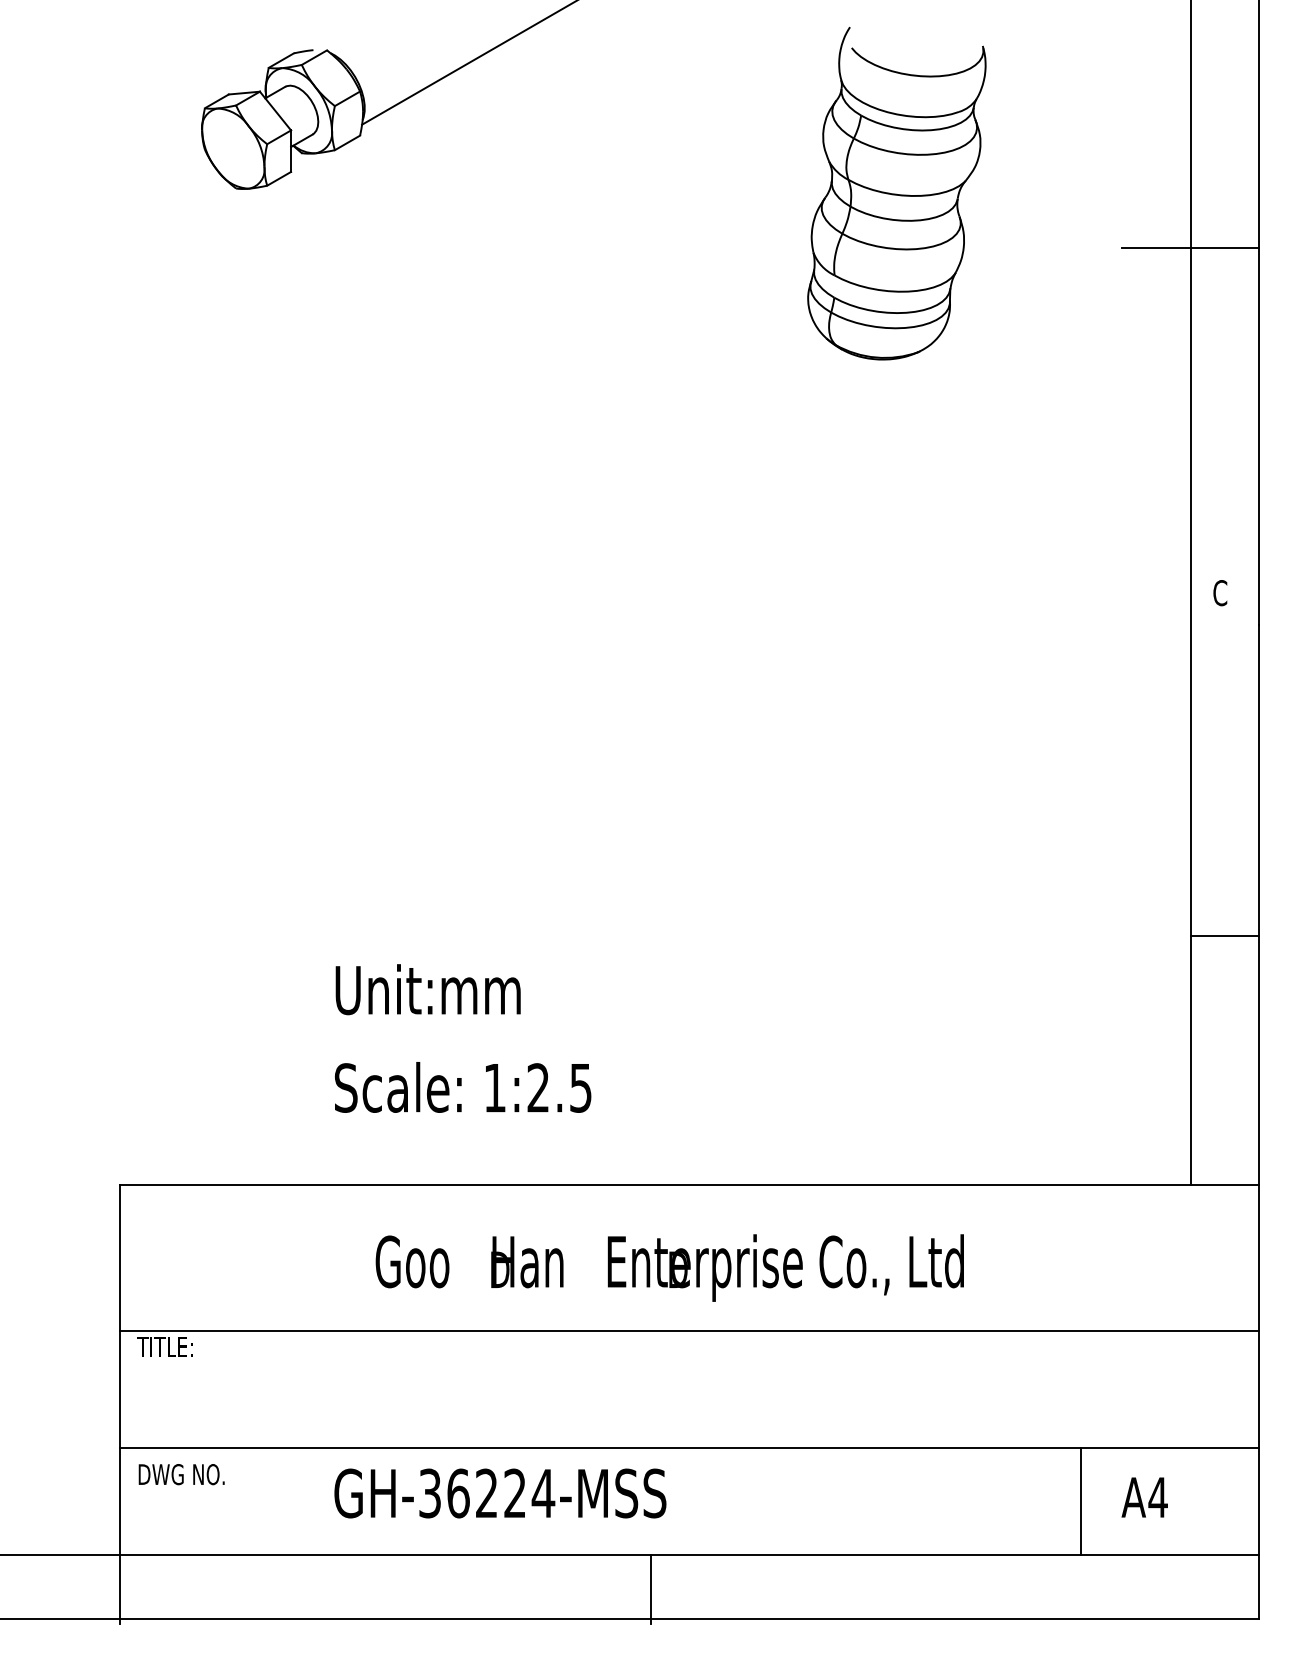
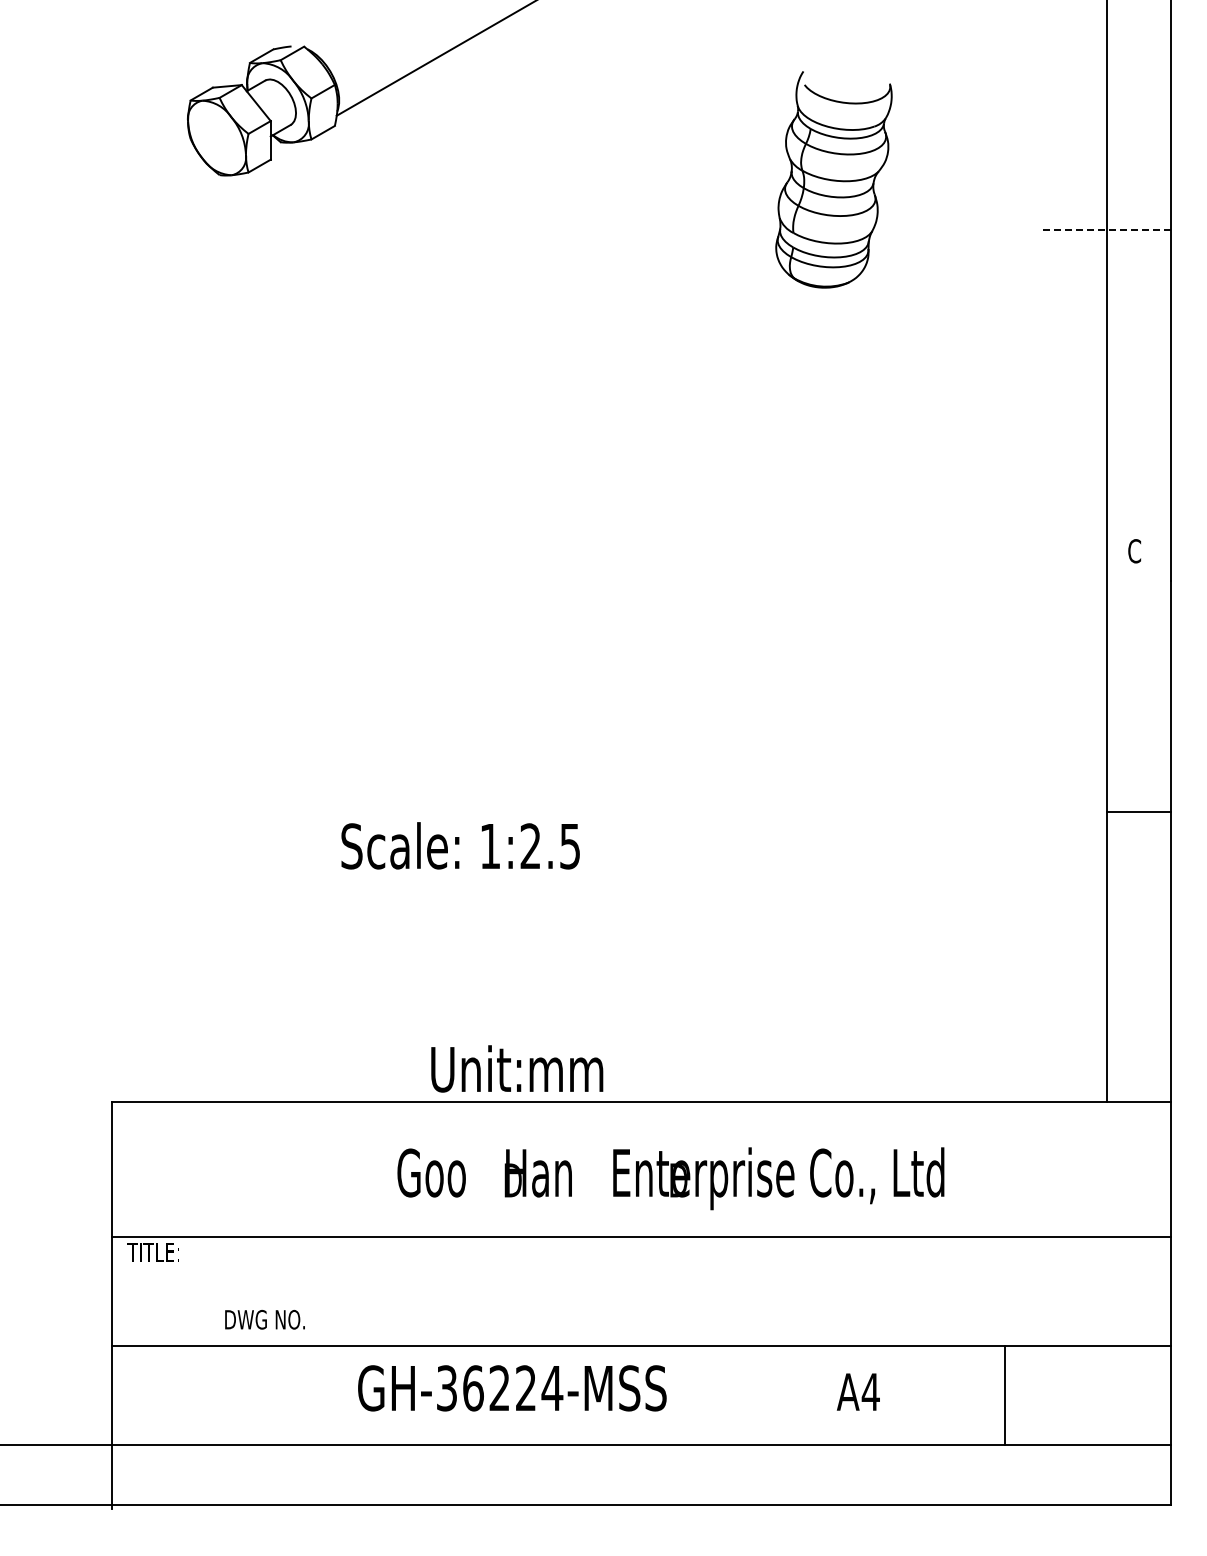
part: (896, 193) -> (833, 179), size x0.7
line: (1190, 248) -> (1106, 230), solid -> dashed
line: (1224, 935) -> (1138, 811), moved
text: (428, 989) -> (517, 1068), moved
text: (462, 1087) -> (460, 845), moved
text: (669, 1267) -> (670, 1178), moved
text: (181, 1474) -> (264, 1319), moved
text: (500, 1493) -> (512, 1388), moved
text: (1143, 1496) -> (857, 1391), moved
line: (651, 1589) -> (605, 1477), removed

